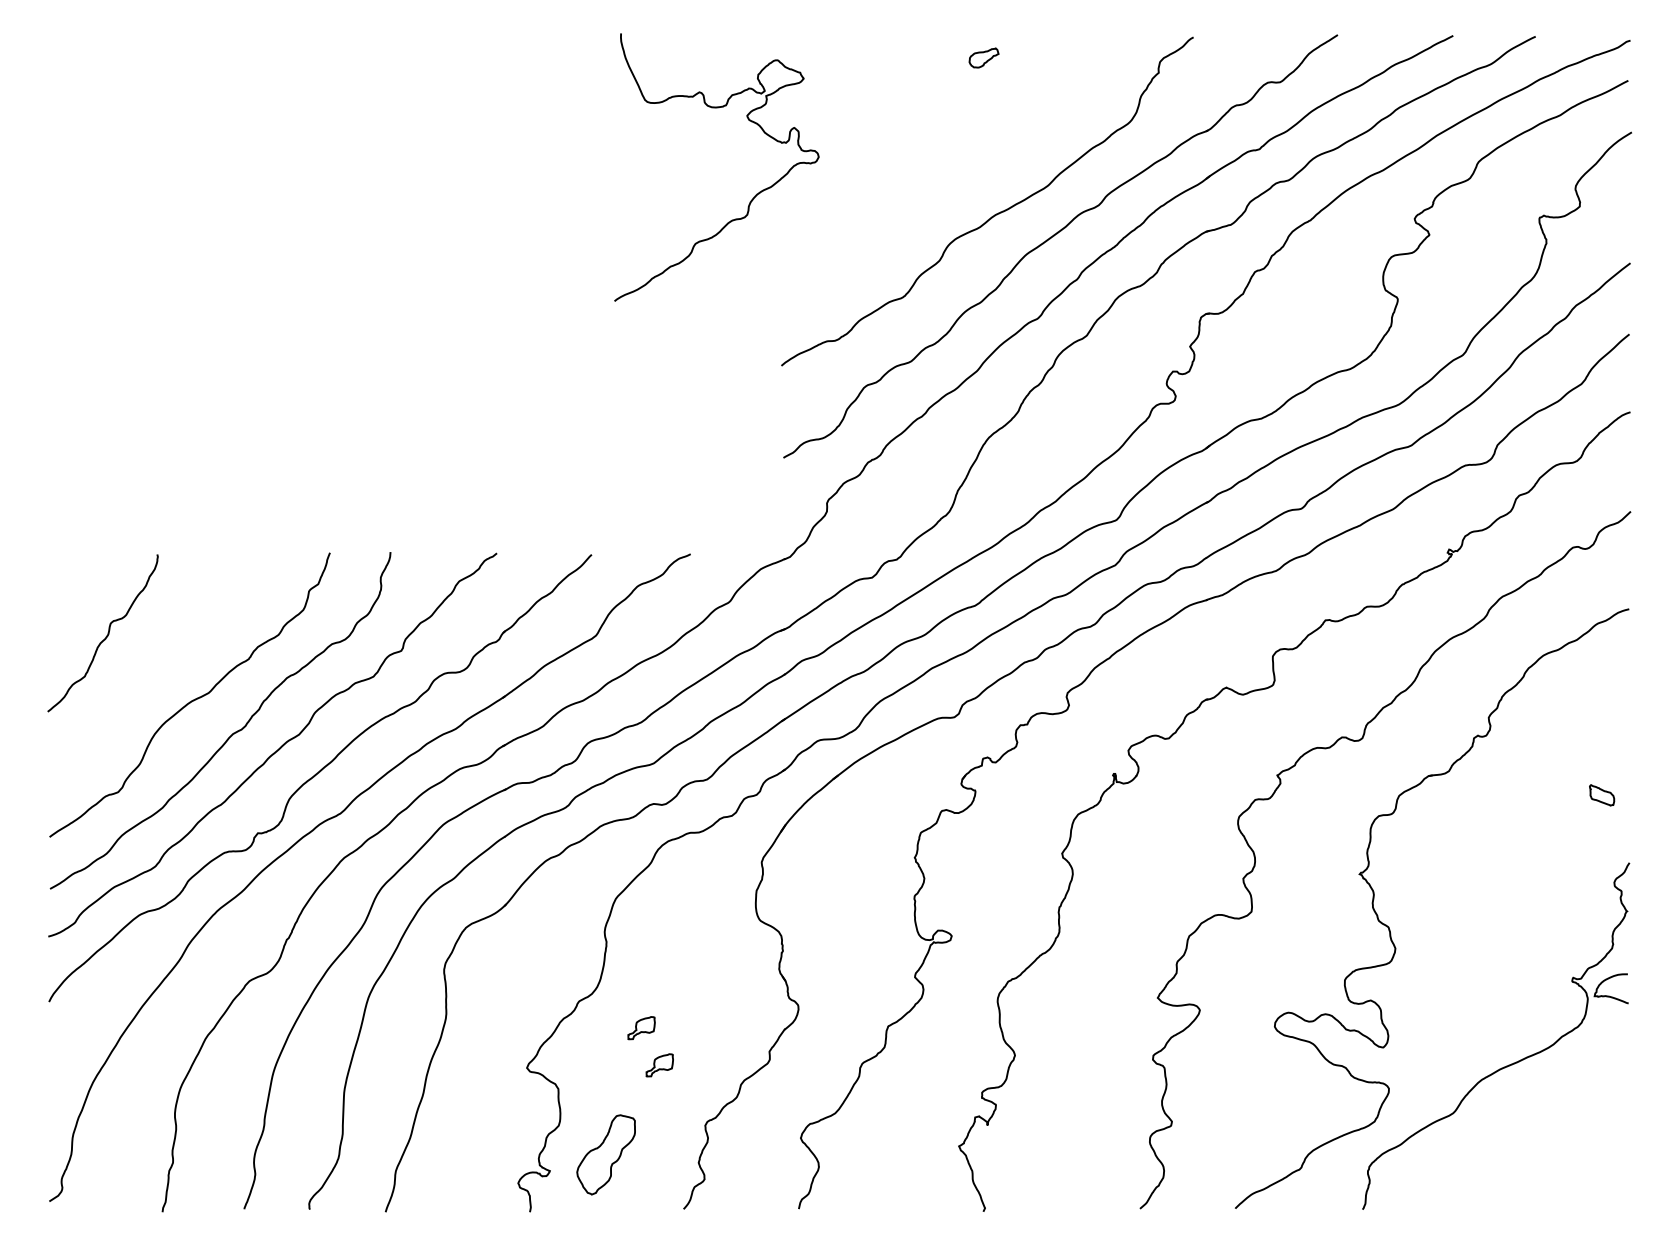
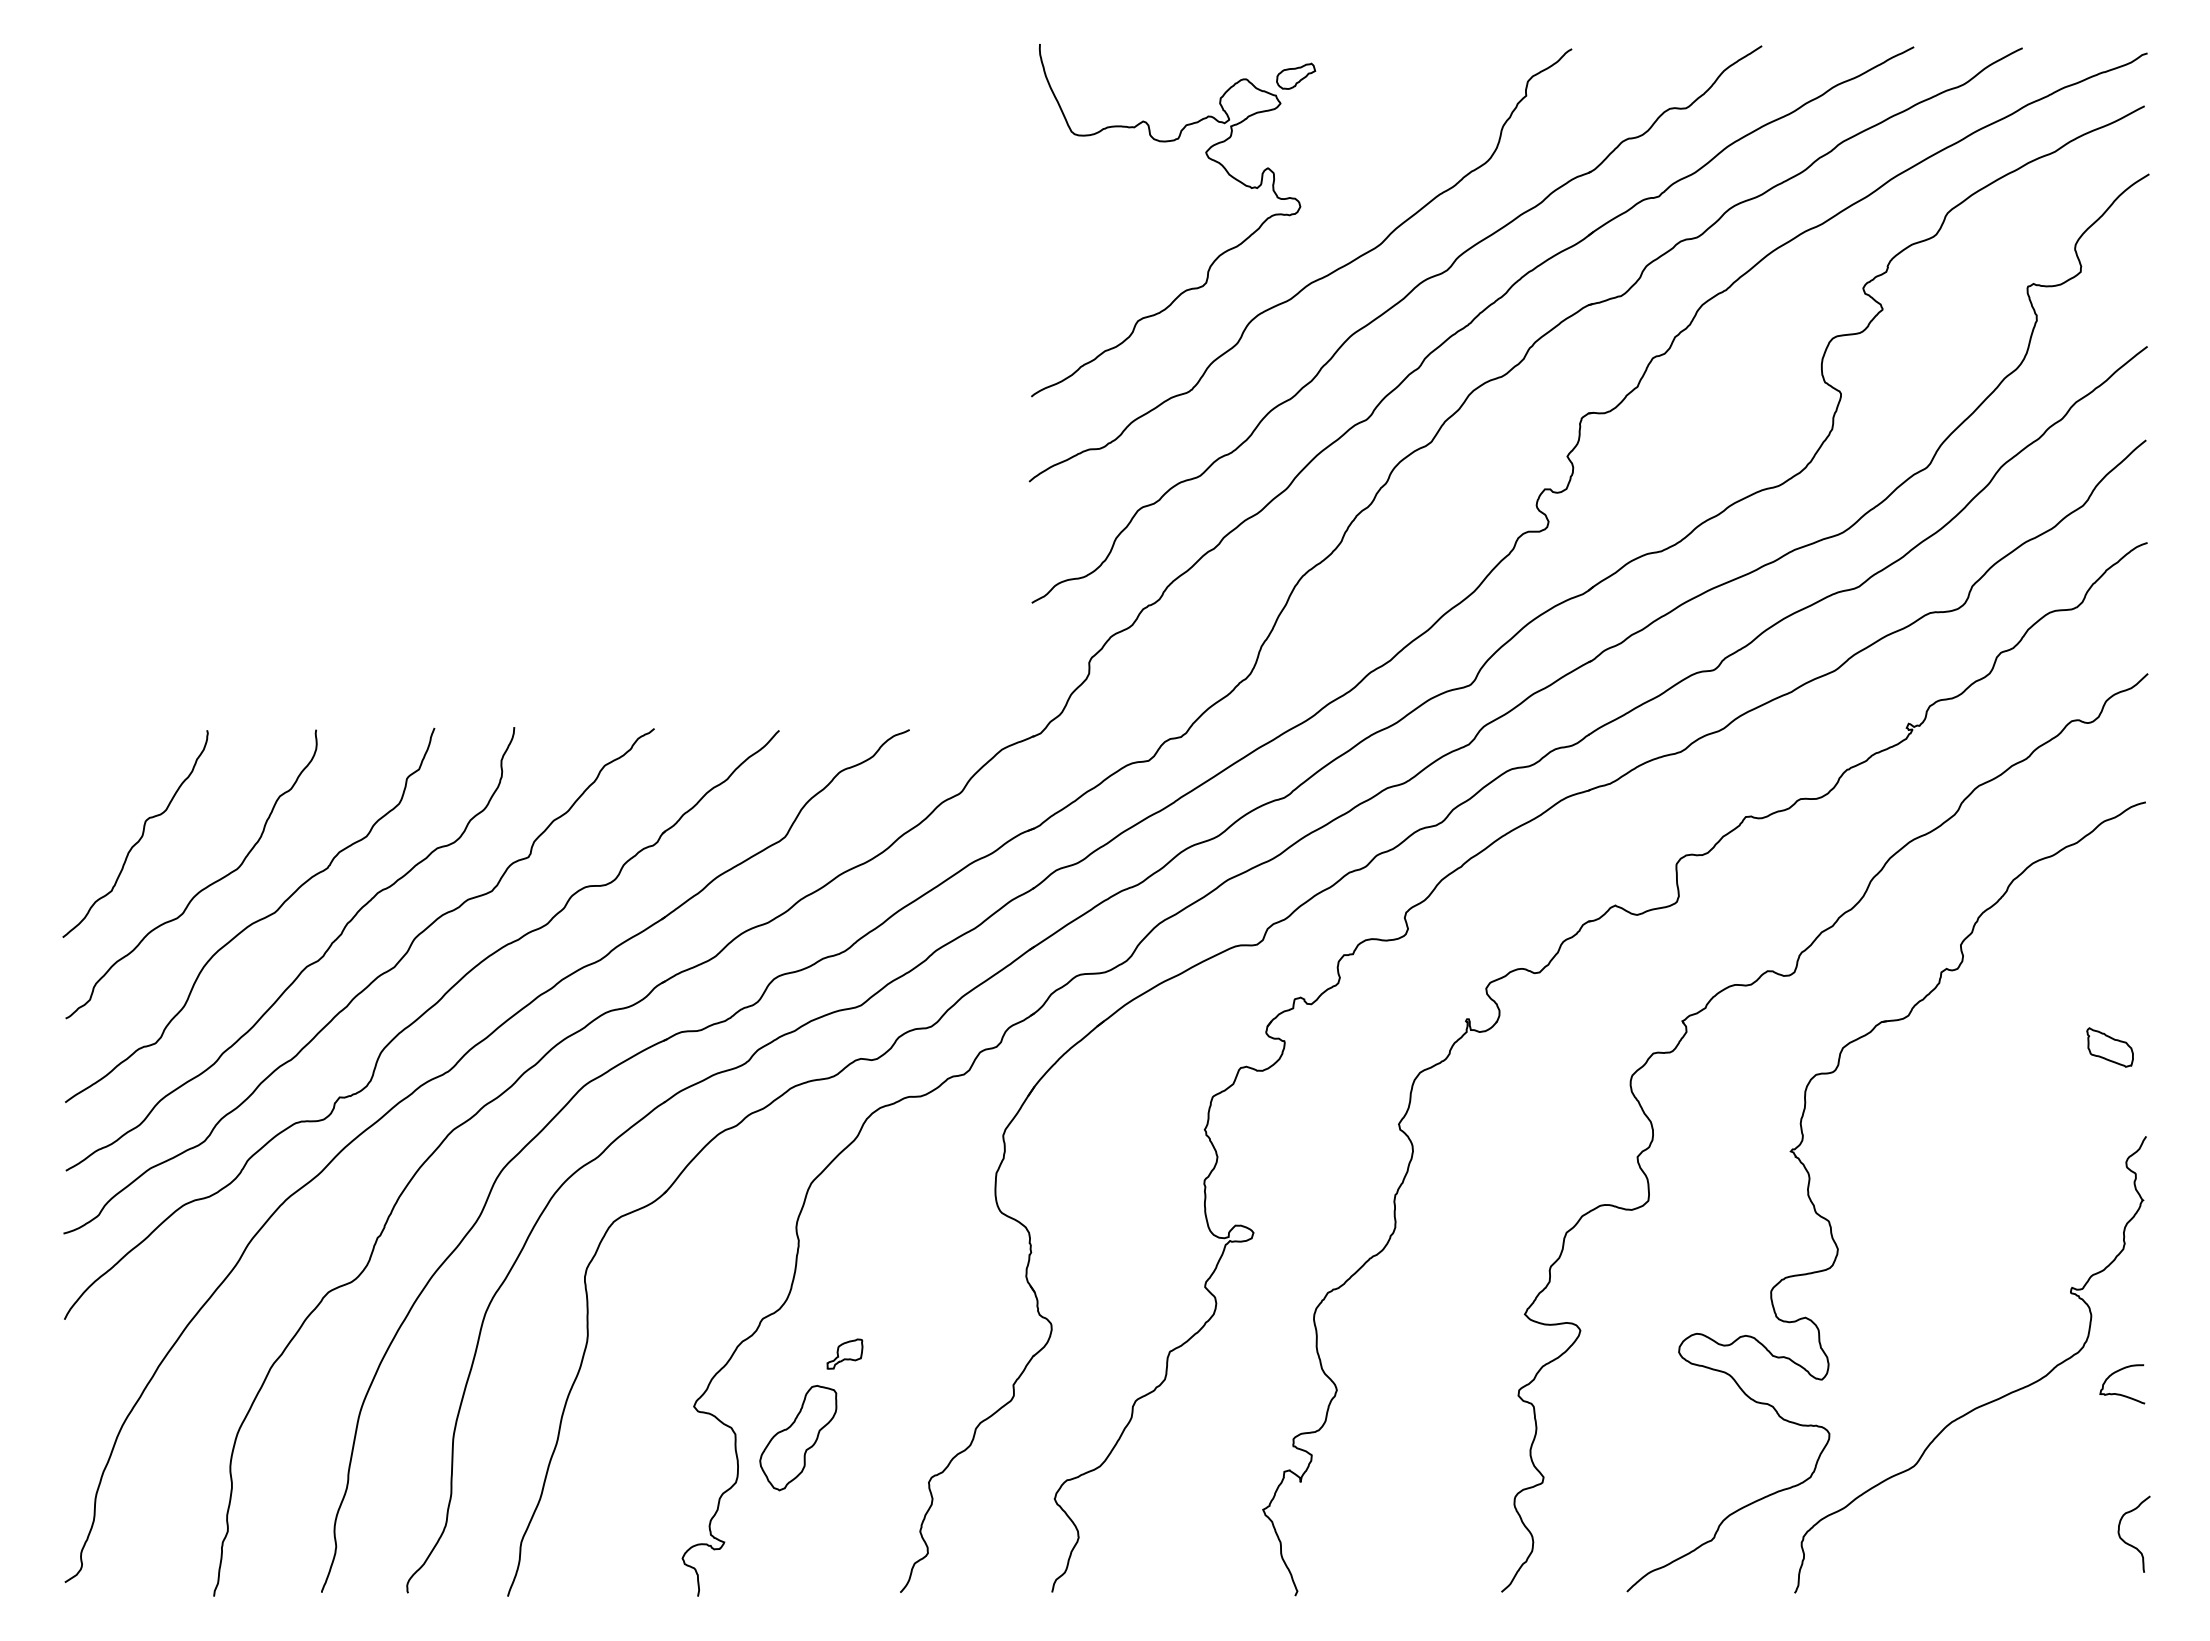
curve: (752, 197) -> (1213, 260), moved
curve: (153, 674) -> (202, 888), added
part: (1601, 795) -> (2109, 1047), size x1.43
curve: (1609, 995) -> (2119, 1393), moved
part: (659, 1064) -> (868, 1402), removed
part: (606, 1155) -> (798, 1438), moved
curve: (1616, 1171) -> (2129, 1543), added

